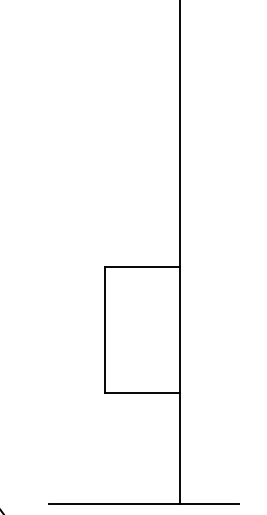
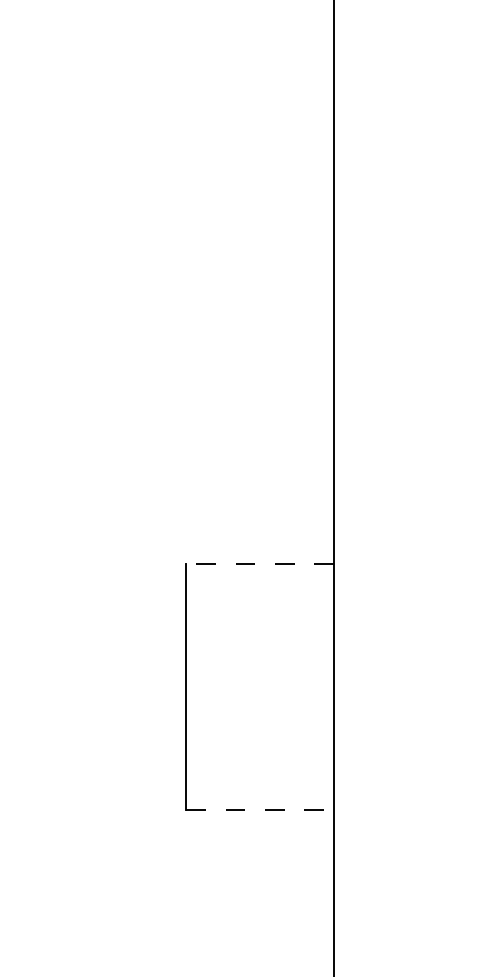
line: (142, 266) -> (260, 563), solid -> dashed
line: (142, 393) -> (260, 810), solid -> dashed

